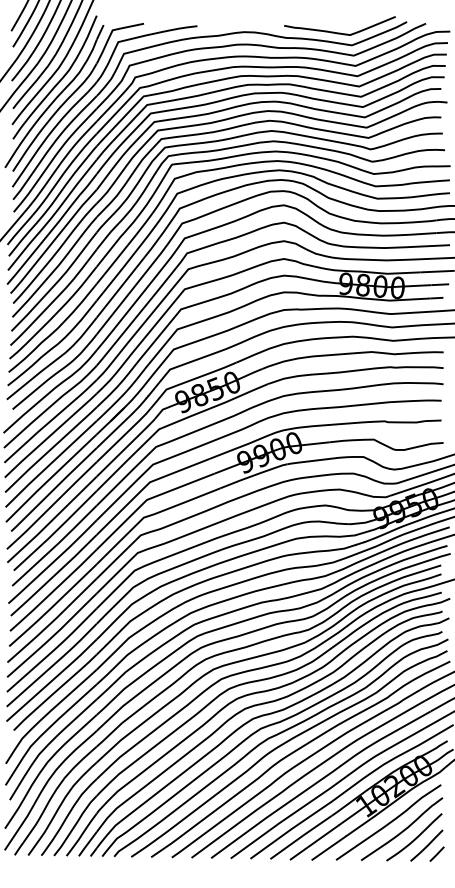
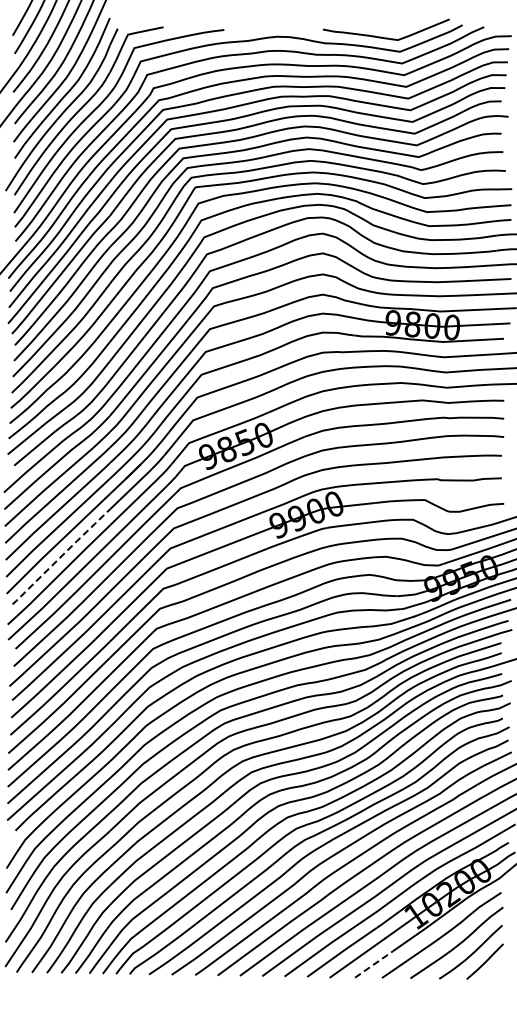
line: (54, 489) -> (61, 556), solid -> dashed
line: (329, 848) -> (374, 964), solid -> dashed
line: (436, 854) -> (496, 971), removed

